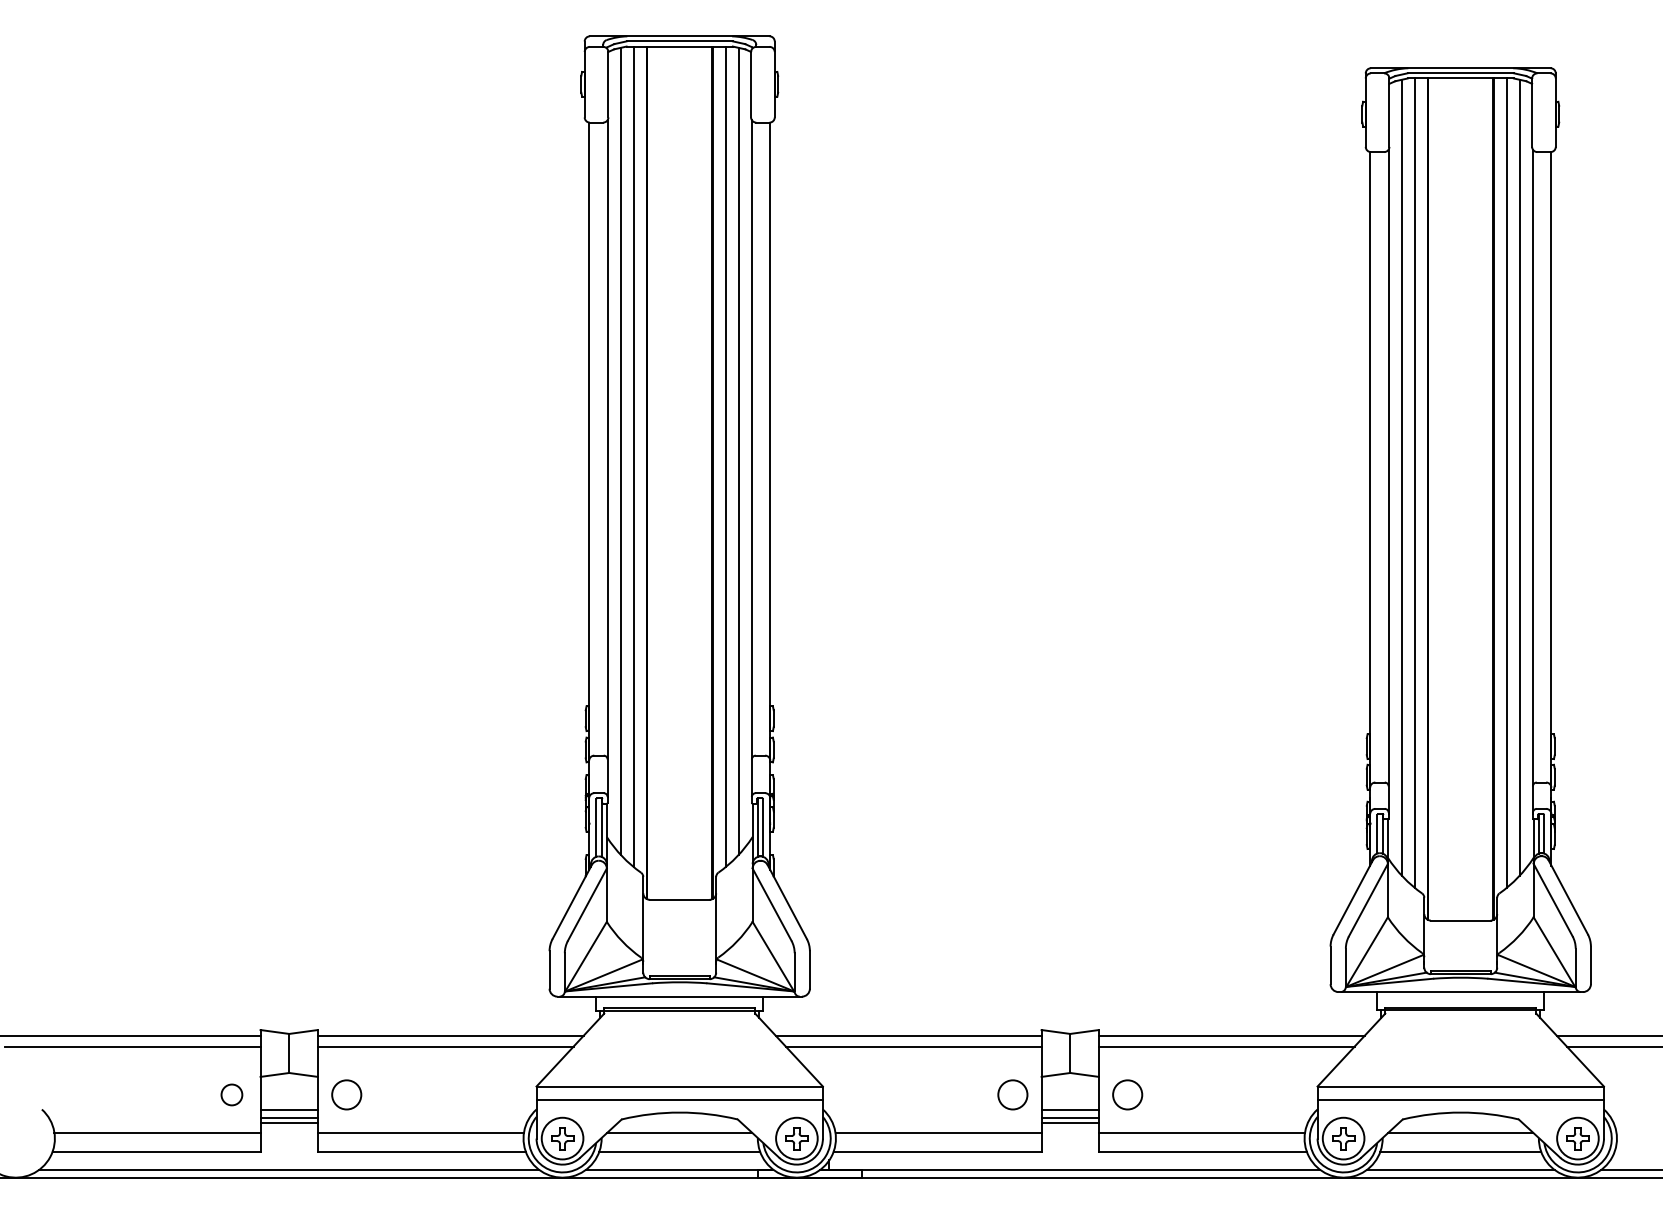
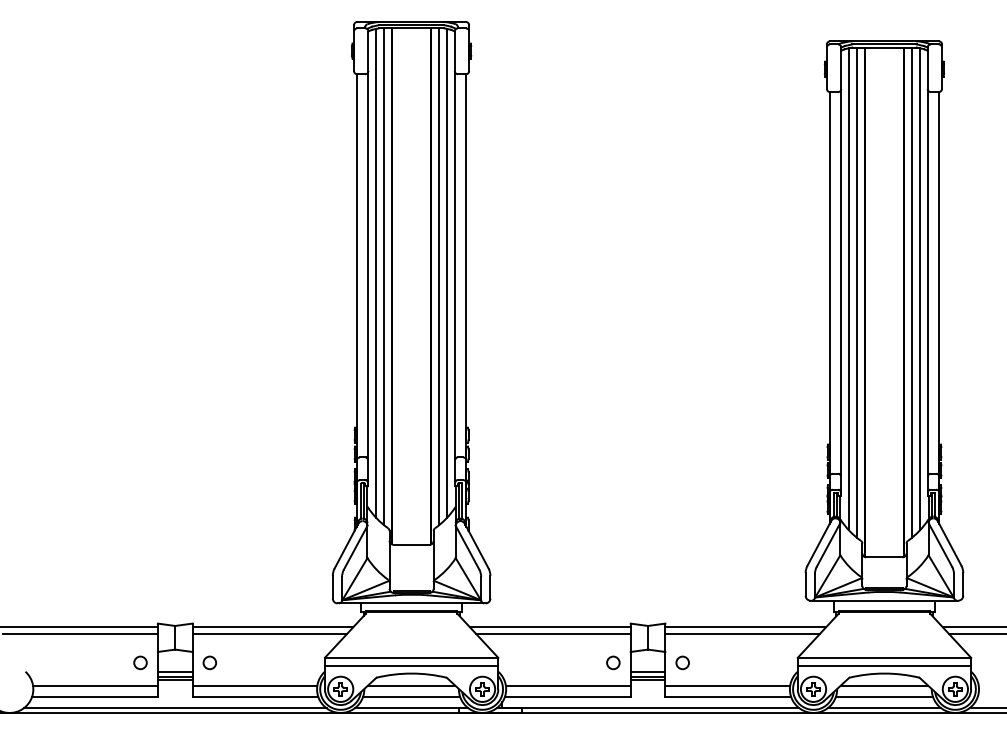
circle: (345, 1094) -> (209, 662), size x0.71
circle: (1013, 1094) -> (613, 662), size x0.71
circle: (1127, 1094) -> (682, 662), size x0.71

